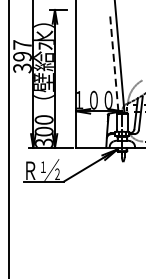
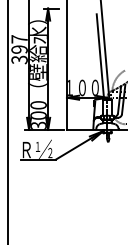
line: (114, 64) -> (100, 56), dashed -> solid

